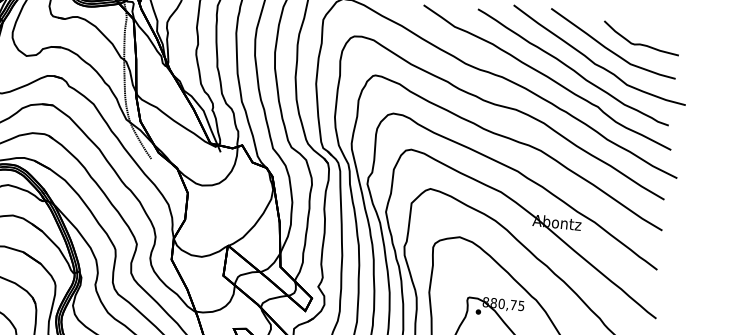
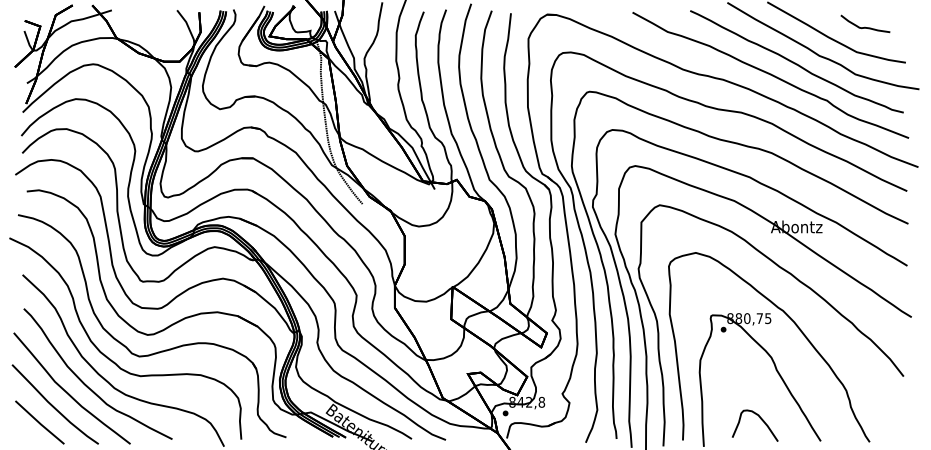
part: (641, 38) -> (865, 23), size x0.6

